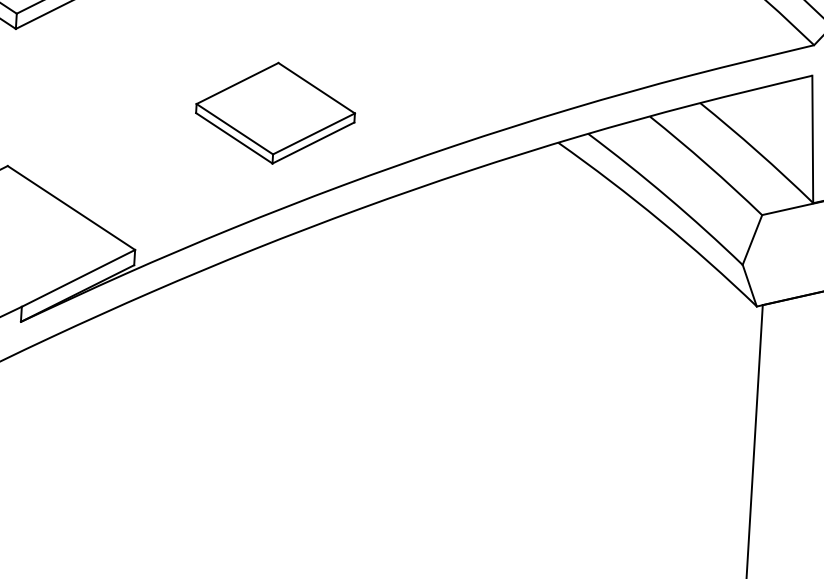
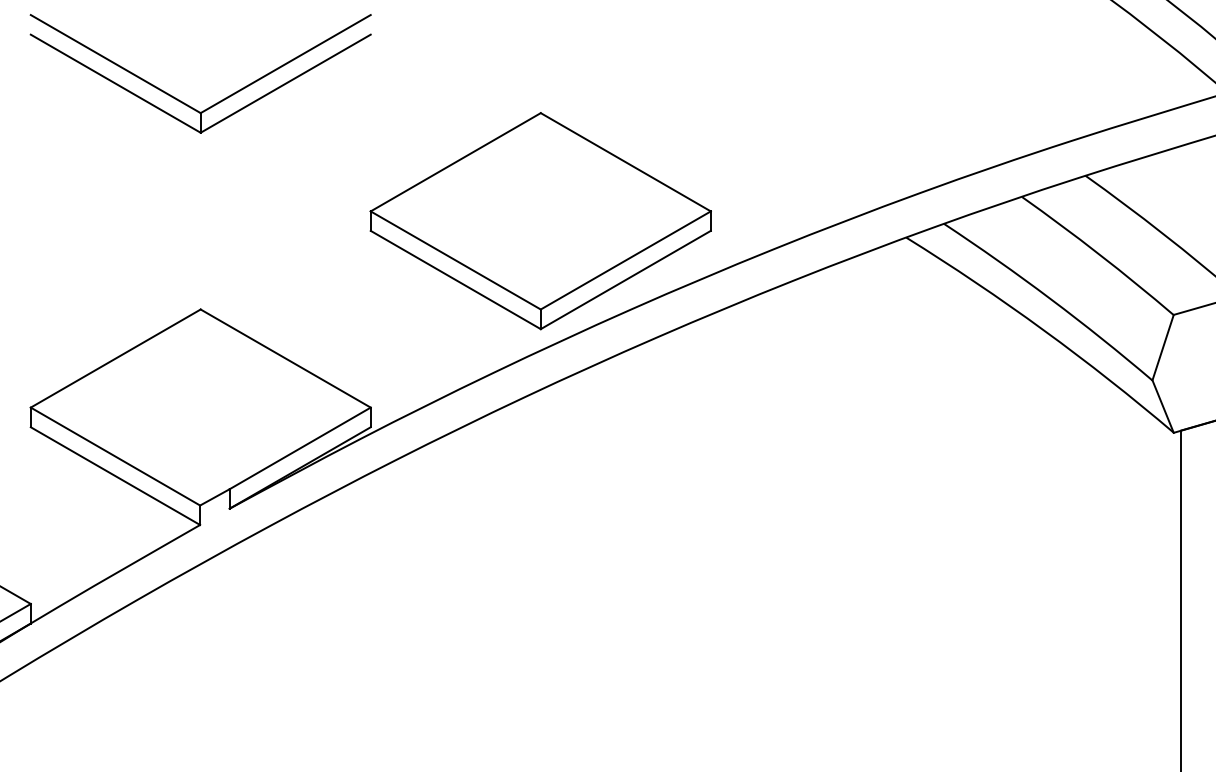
part: (275, 113) -> (540, 221), size x1.67

